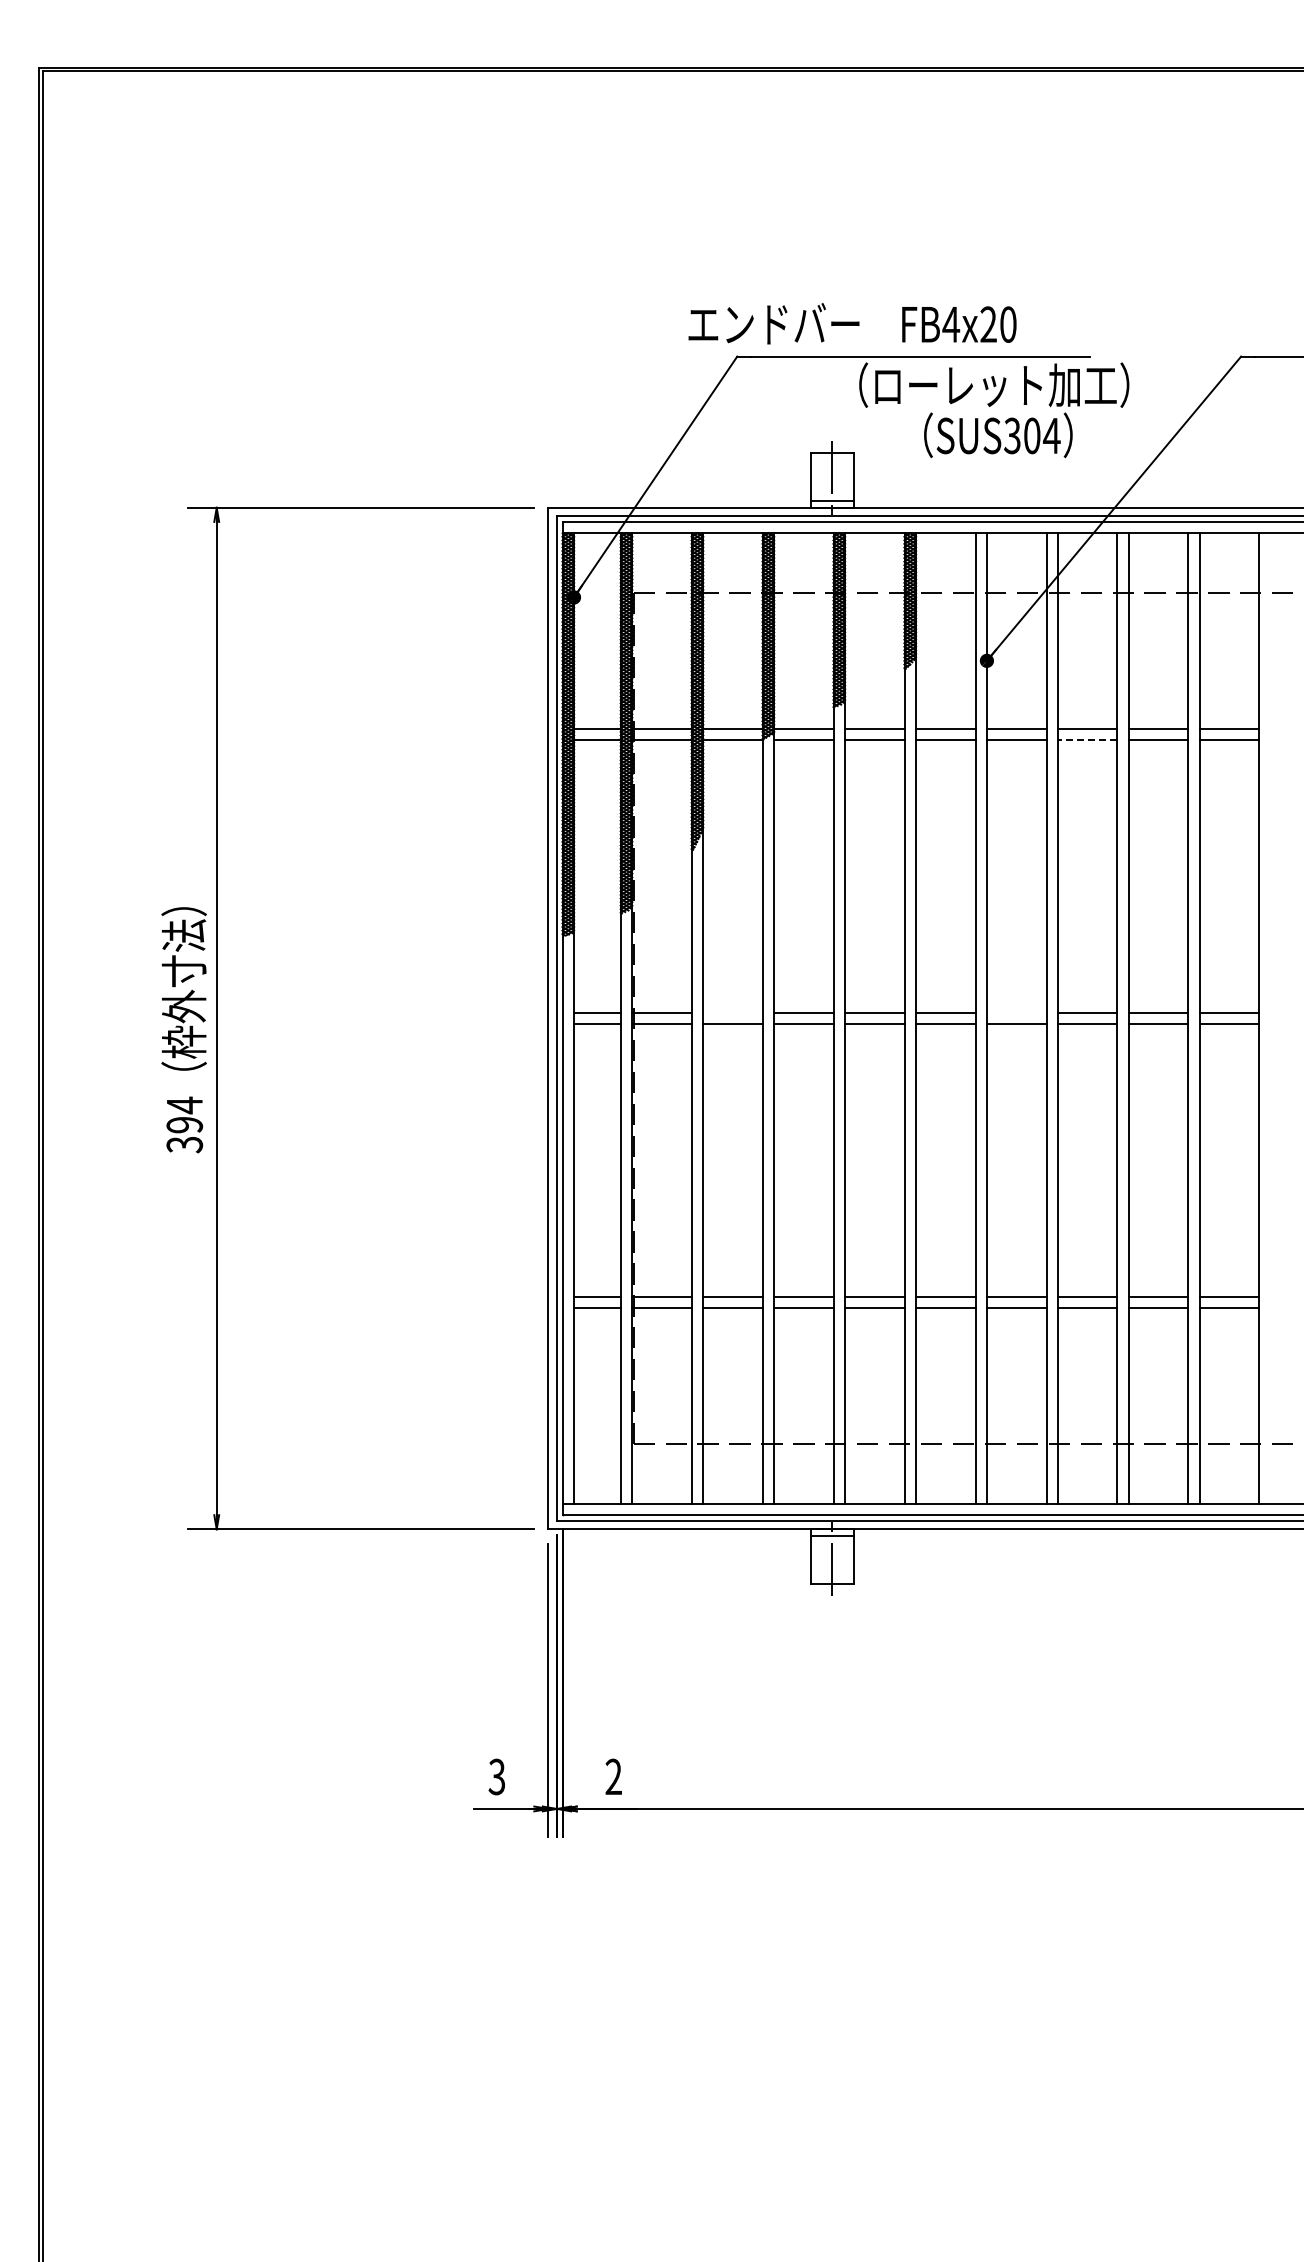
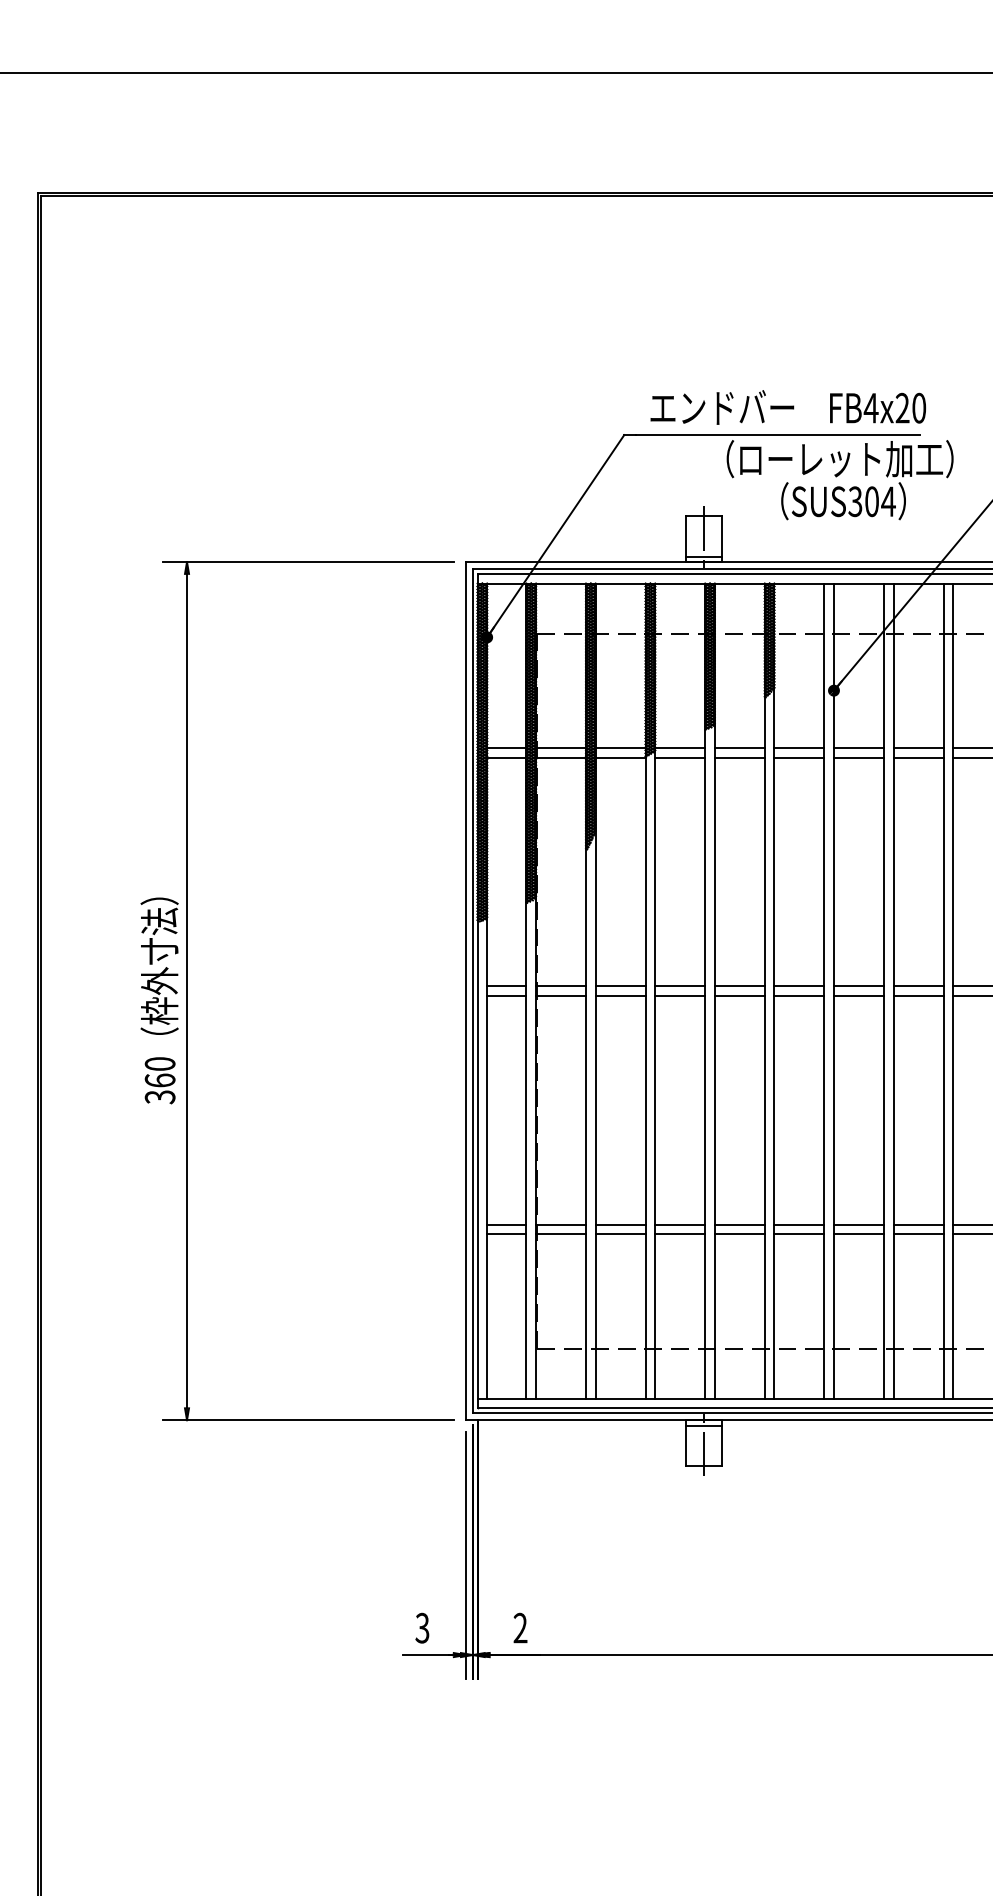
text: (852, 323) -> (788, 407), moved
line: (1087, 740) -> (918, 757), dashed -> solid
line: (732, 1012) -> (620, 986), added
line: (1016, 1012) -> (858, 986), added
text: (184, 1114) -> (159, 1071), 394 -> 360

